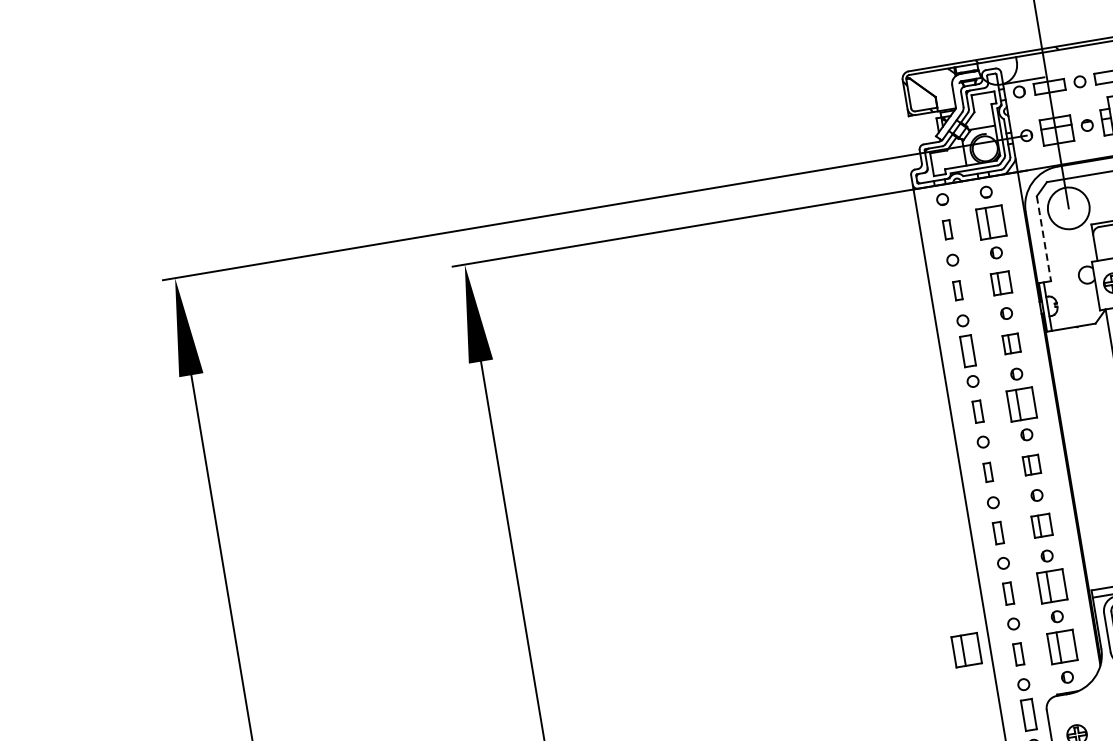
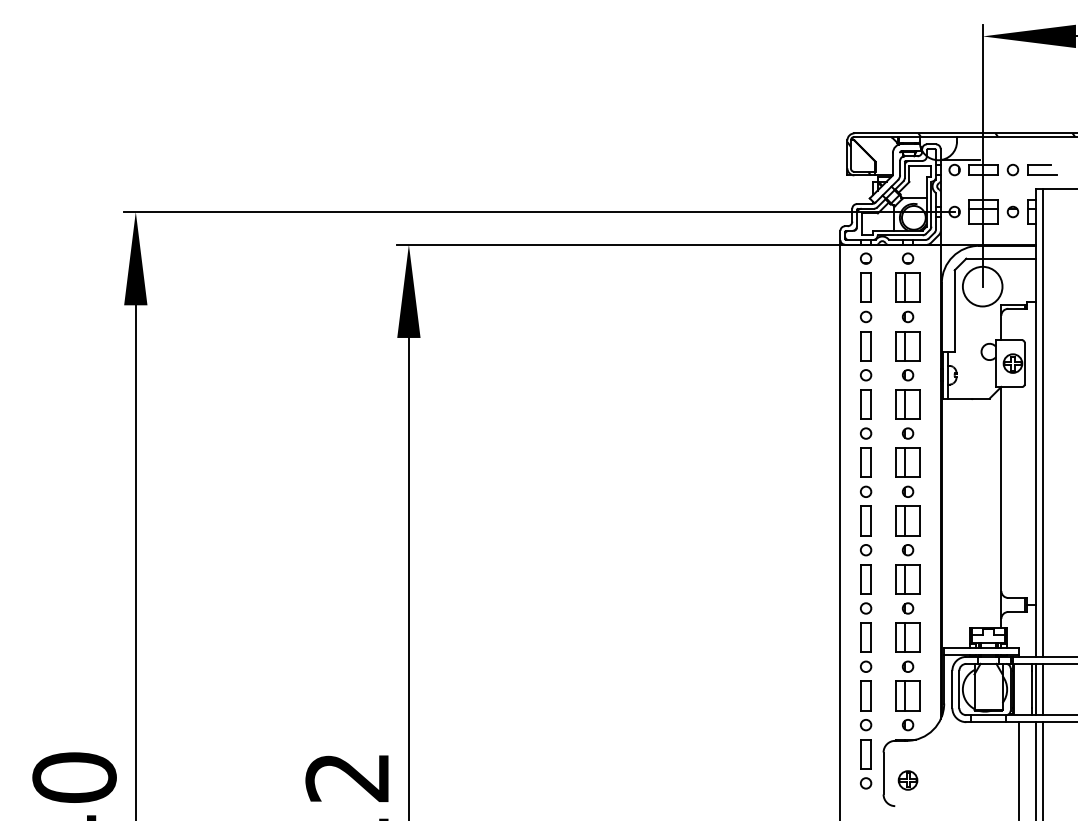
part: (947, 229) -> (865, 287), size x1.67
line: (1043, 239) -> (954, 311), dashed -> solid
part: (1001, 283) -> (907, 346), size x1.43
part: (957, 291) -> (865, 346), size x1.67
part: (1011, 344) -> (907, 404), size x1.67
part: (977, 411) -> (865, 462), size x1.43
part: (1031, 464) -> (907, 520), size x1.67
part: (987, 471) -> (865, 520), size x1.67
part: (1041, 526) -> (907, 579), size x1.43
part: (997, 533) -> (865, 579), size x1.43
part: (1007, 593) -> (865, 637), size x1.43
part: (966, 649) -> (817, 683), removed
part: (1018, 653) -> (865, 695), size x1.43

